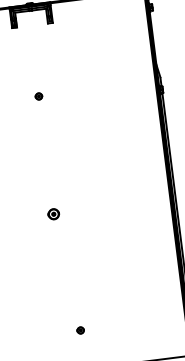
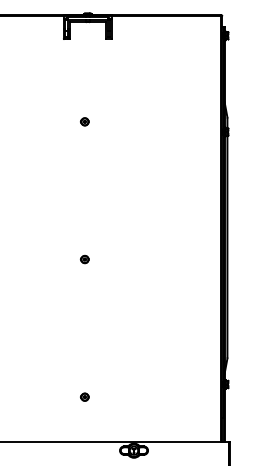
part: (53, 214) -> (84, 259), size x0.62
part: (80, 329) -> (84, 396), moved

